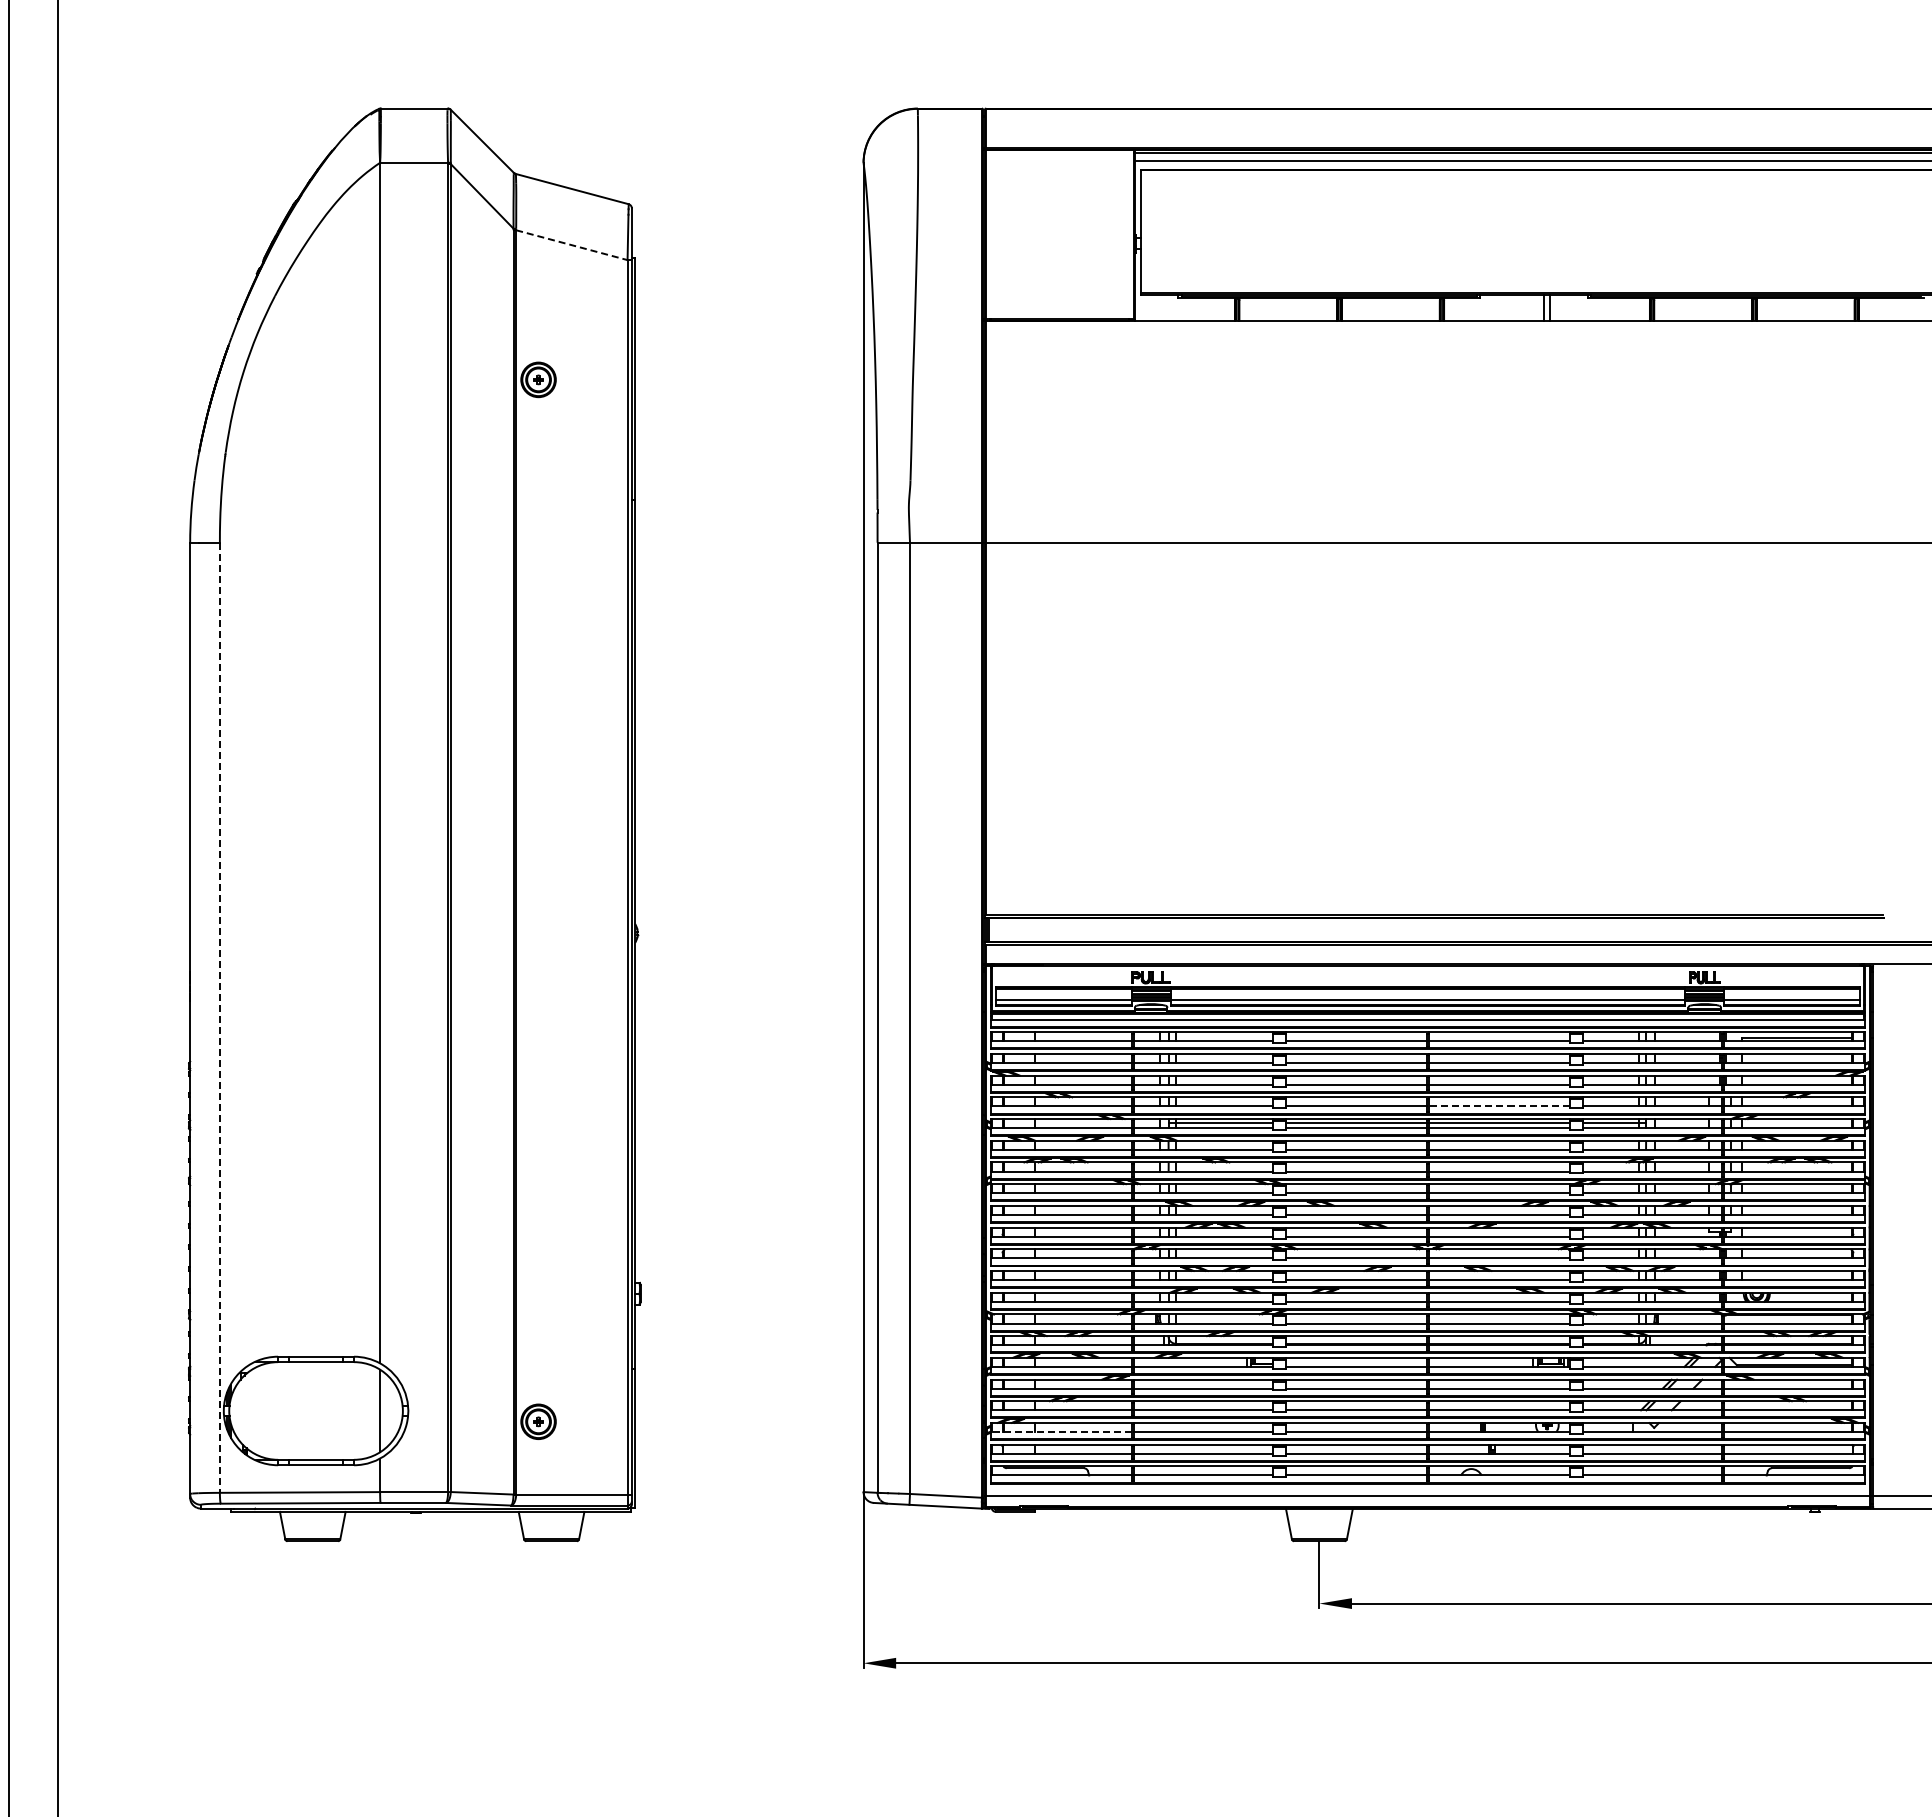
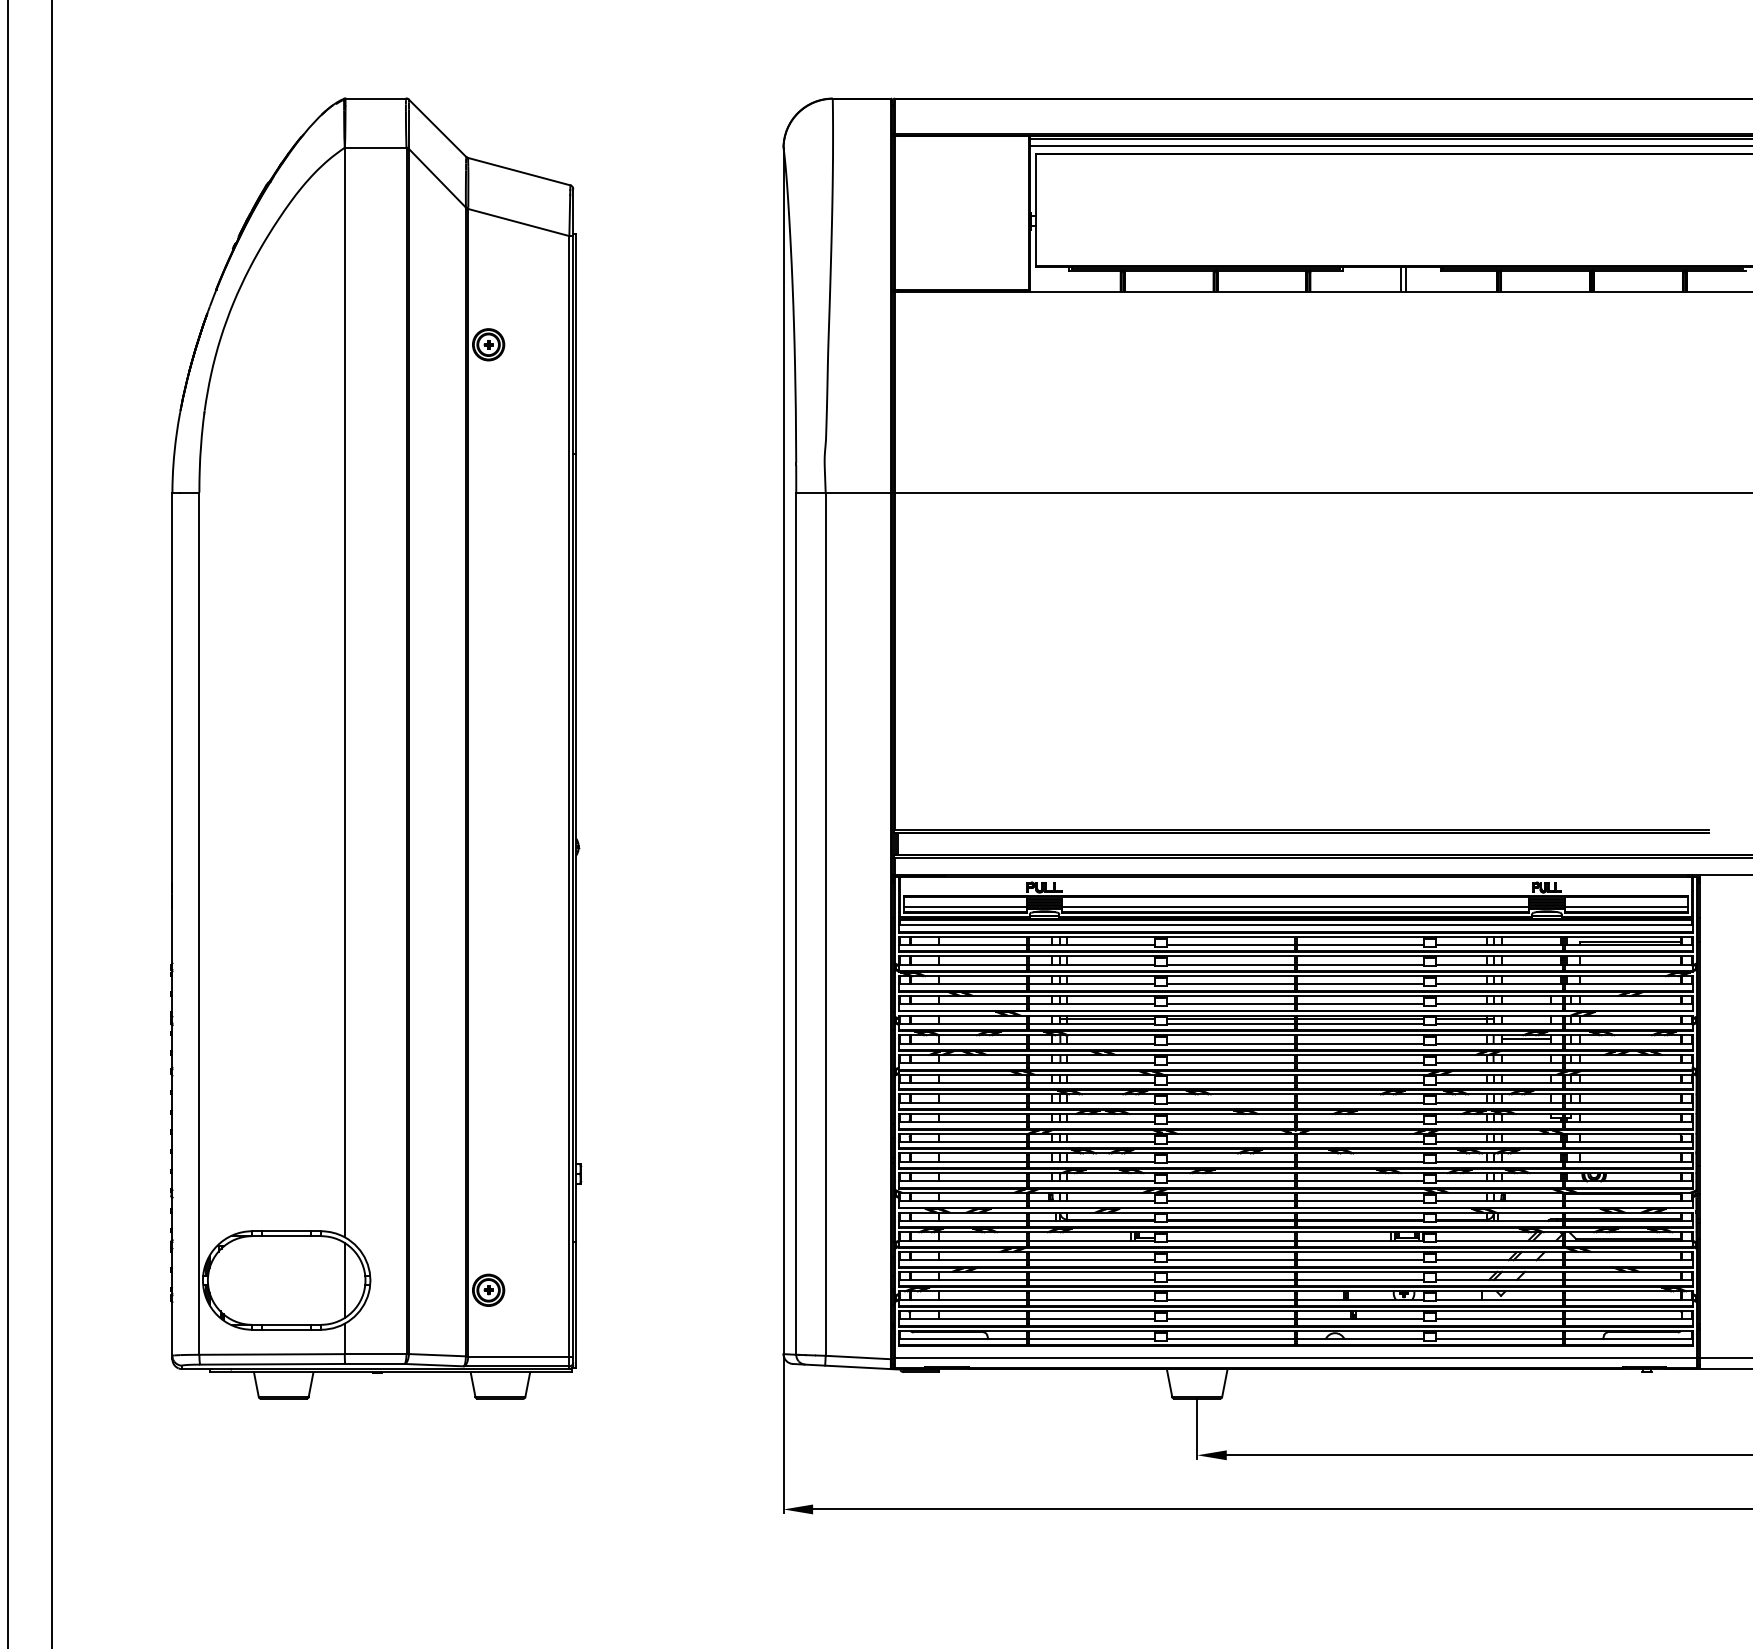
line: (571, 245) -> (518, 222), dashed -> solid
line: (219, 1018) -> (199, 924), dashed -> solid
line: (1498, 1106) -> (1359, 1004), dashed -> solid
line: (1681, 1145) -> (1525, 1039), added
line: (1061, 1432) -> (963, 1300), dashed -> solid

